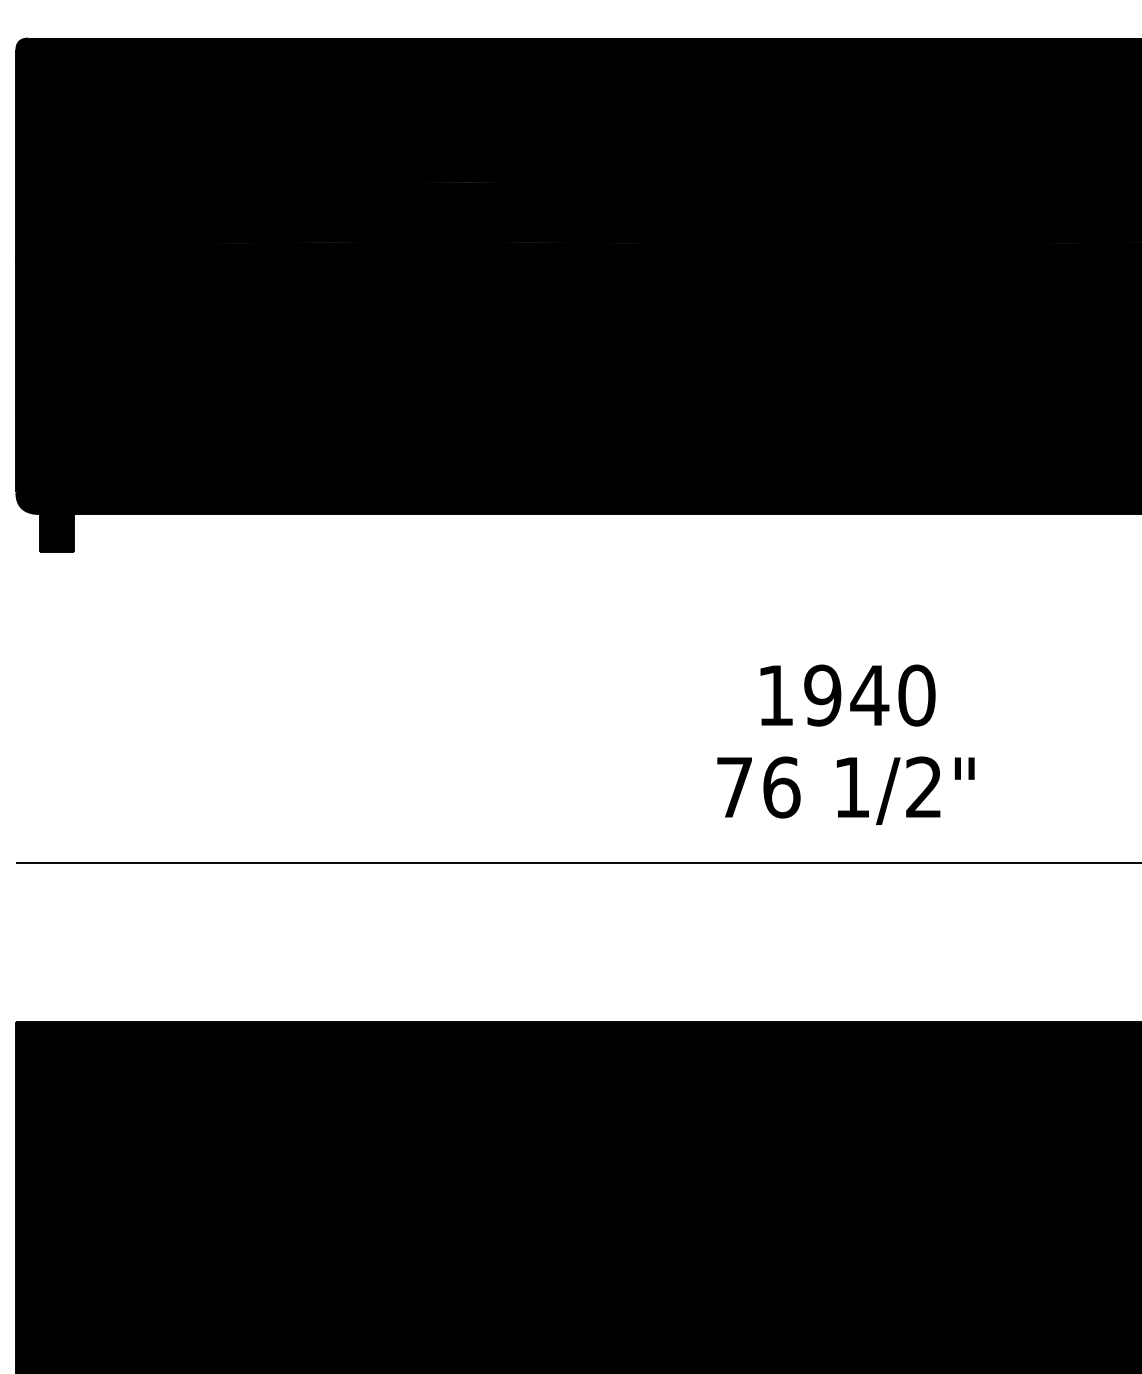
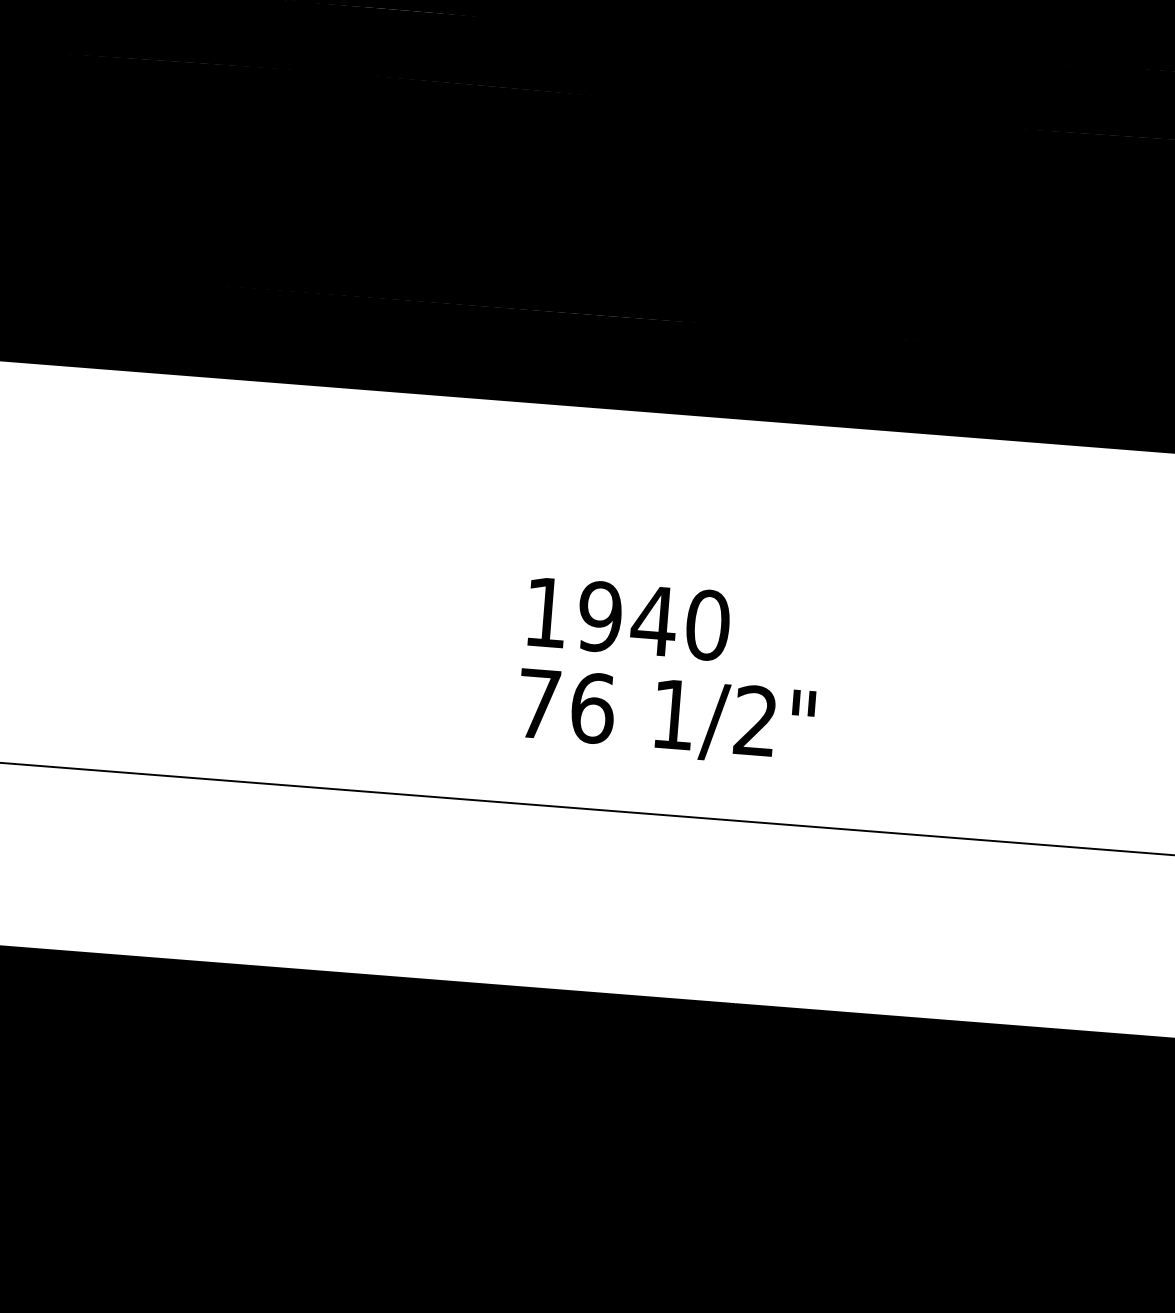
text: (847, 695) -> (628, 618), moved
text: (845, 790) -> (665, 717), moved

